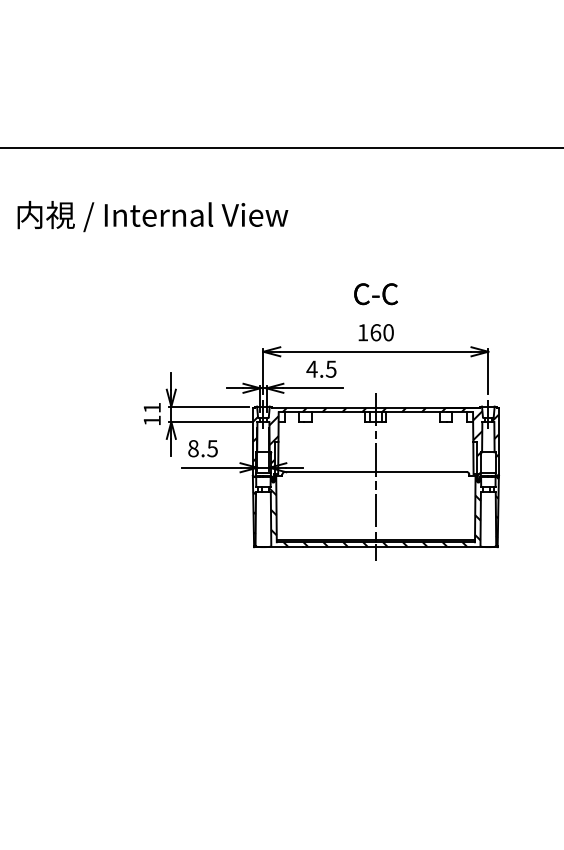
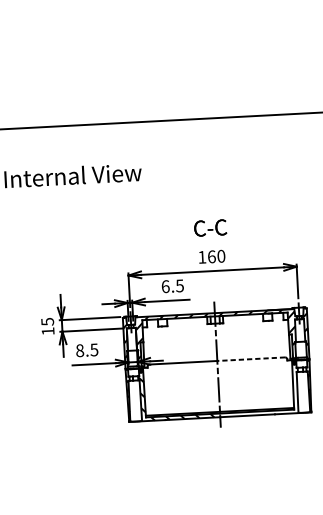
text: (311, 368) -> (165, 286), 4.5 -> 6.5
text: (151, 407) -> (47, 321), 11 -> 15
line: (420, 471) -> (250, 358), solid -> dashed
hatch: (435, 511) -> (263, 388), removed

